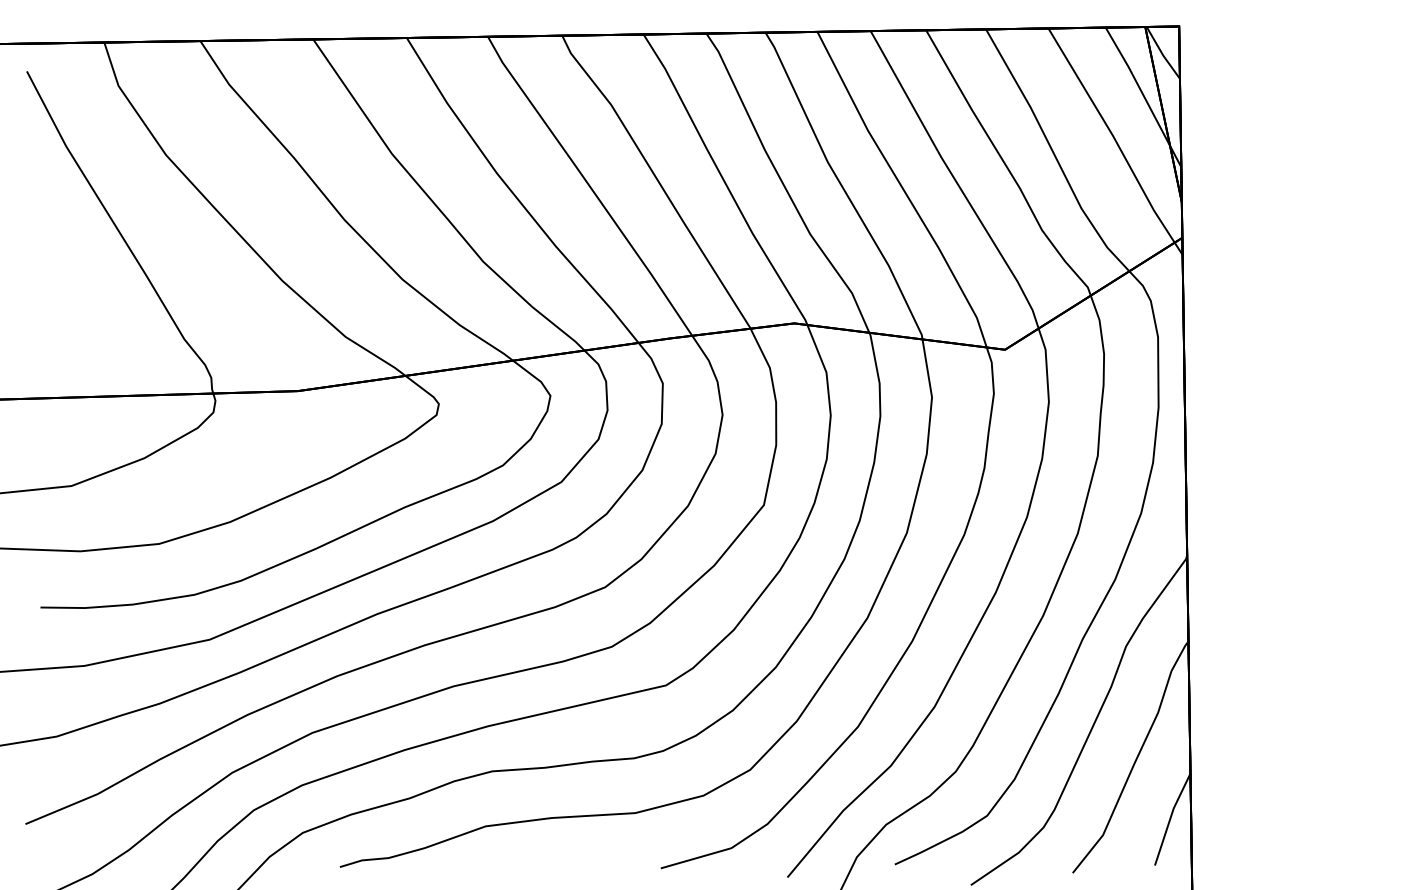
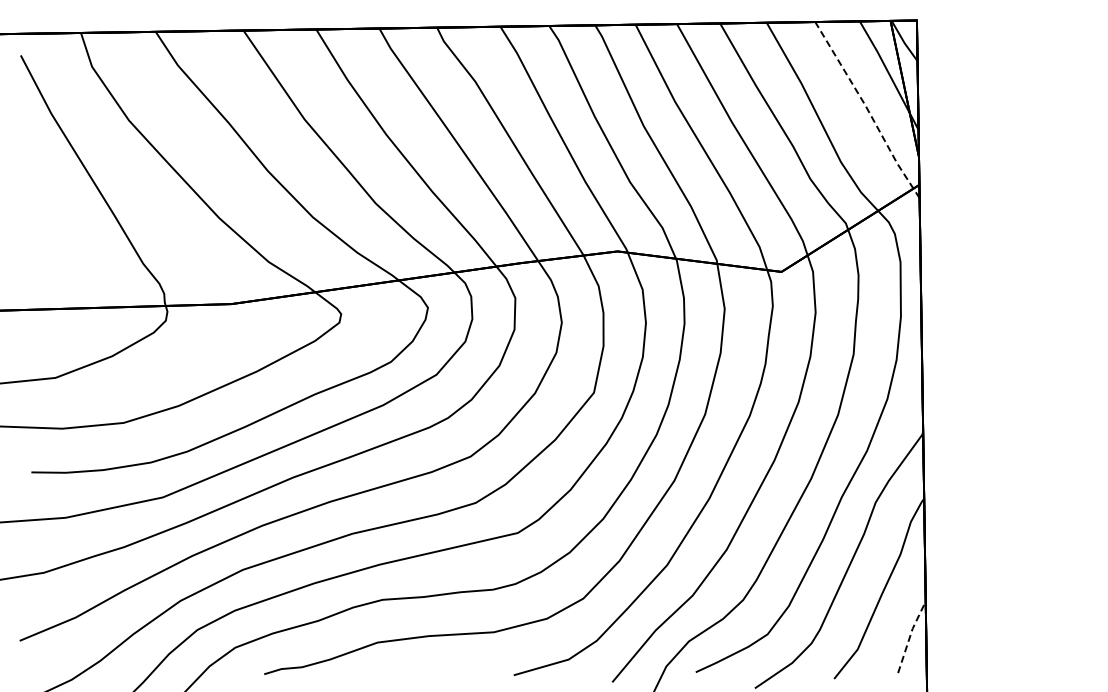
line: (1115, 140) -> (867, 109), solid -> dashed
line: (1170, 817) -> (910, 635), solid -> dashed

